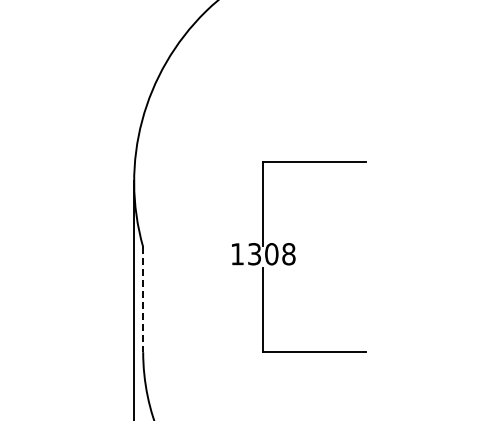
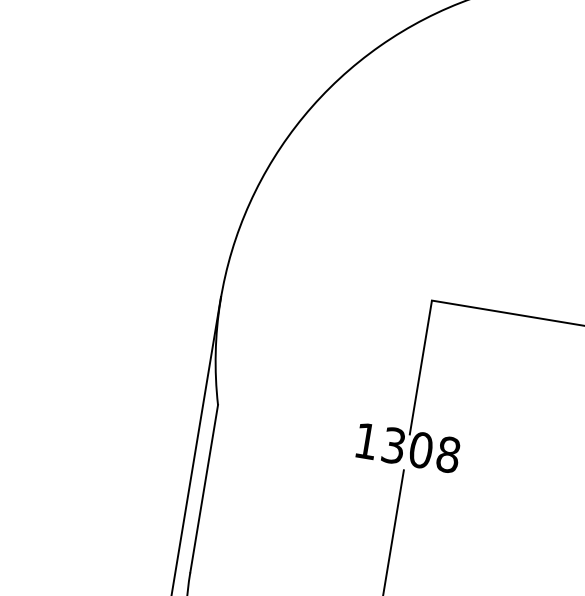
line: (143, 299) -> (204, 488), dashed -> solid

